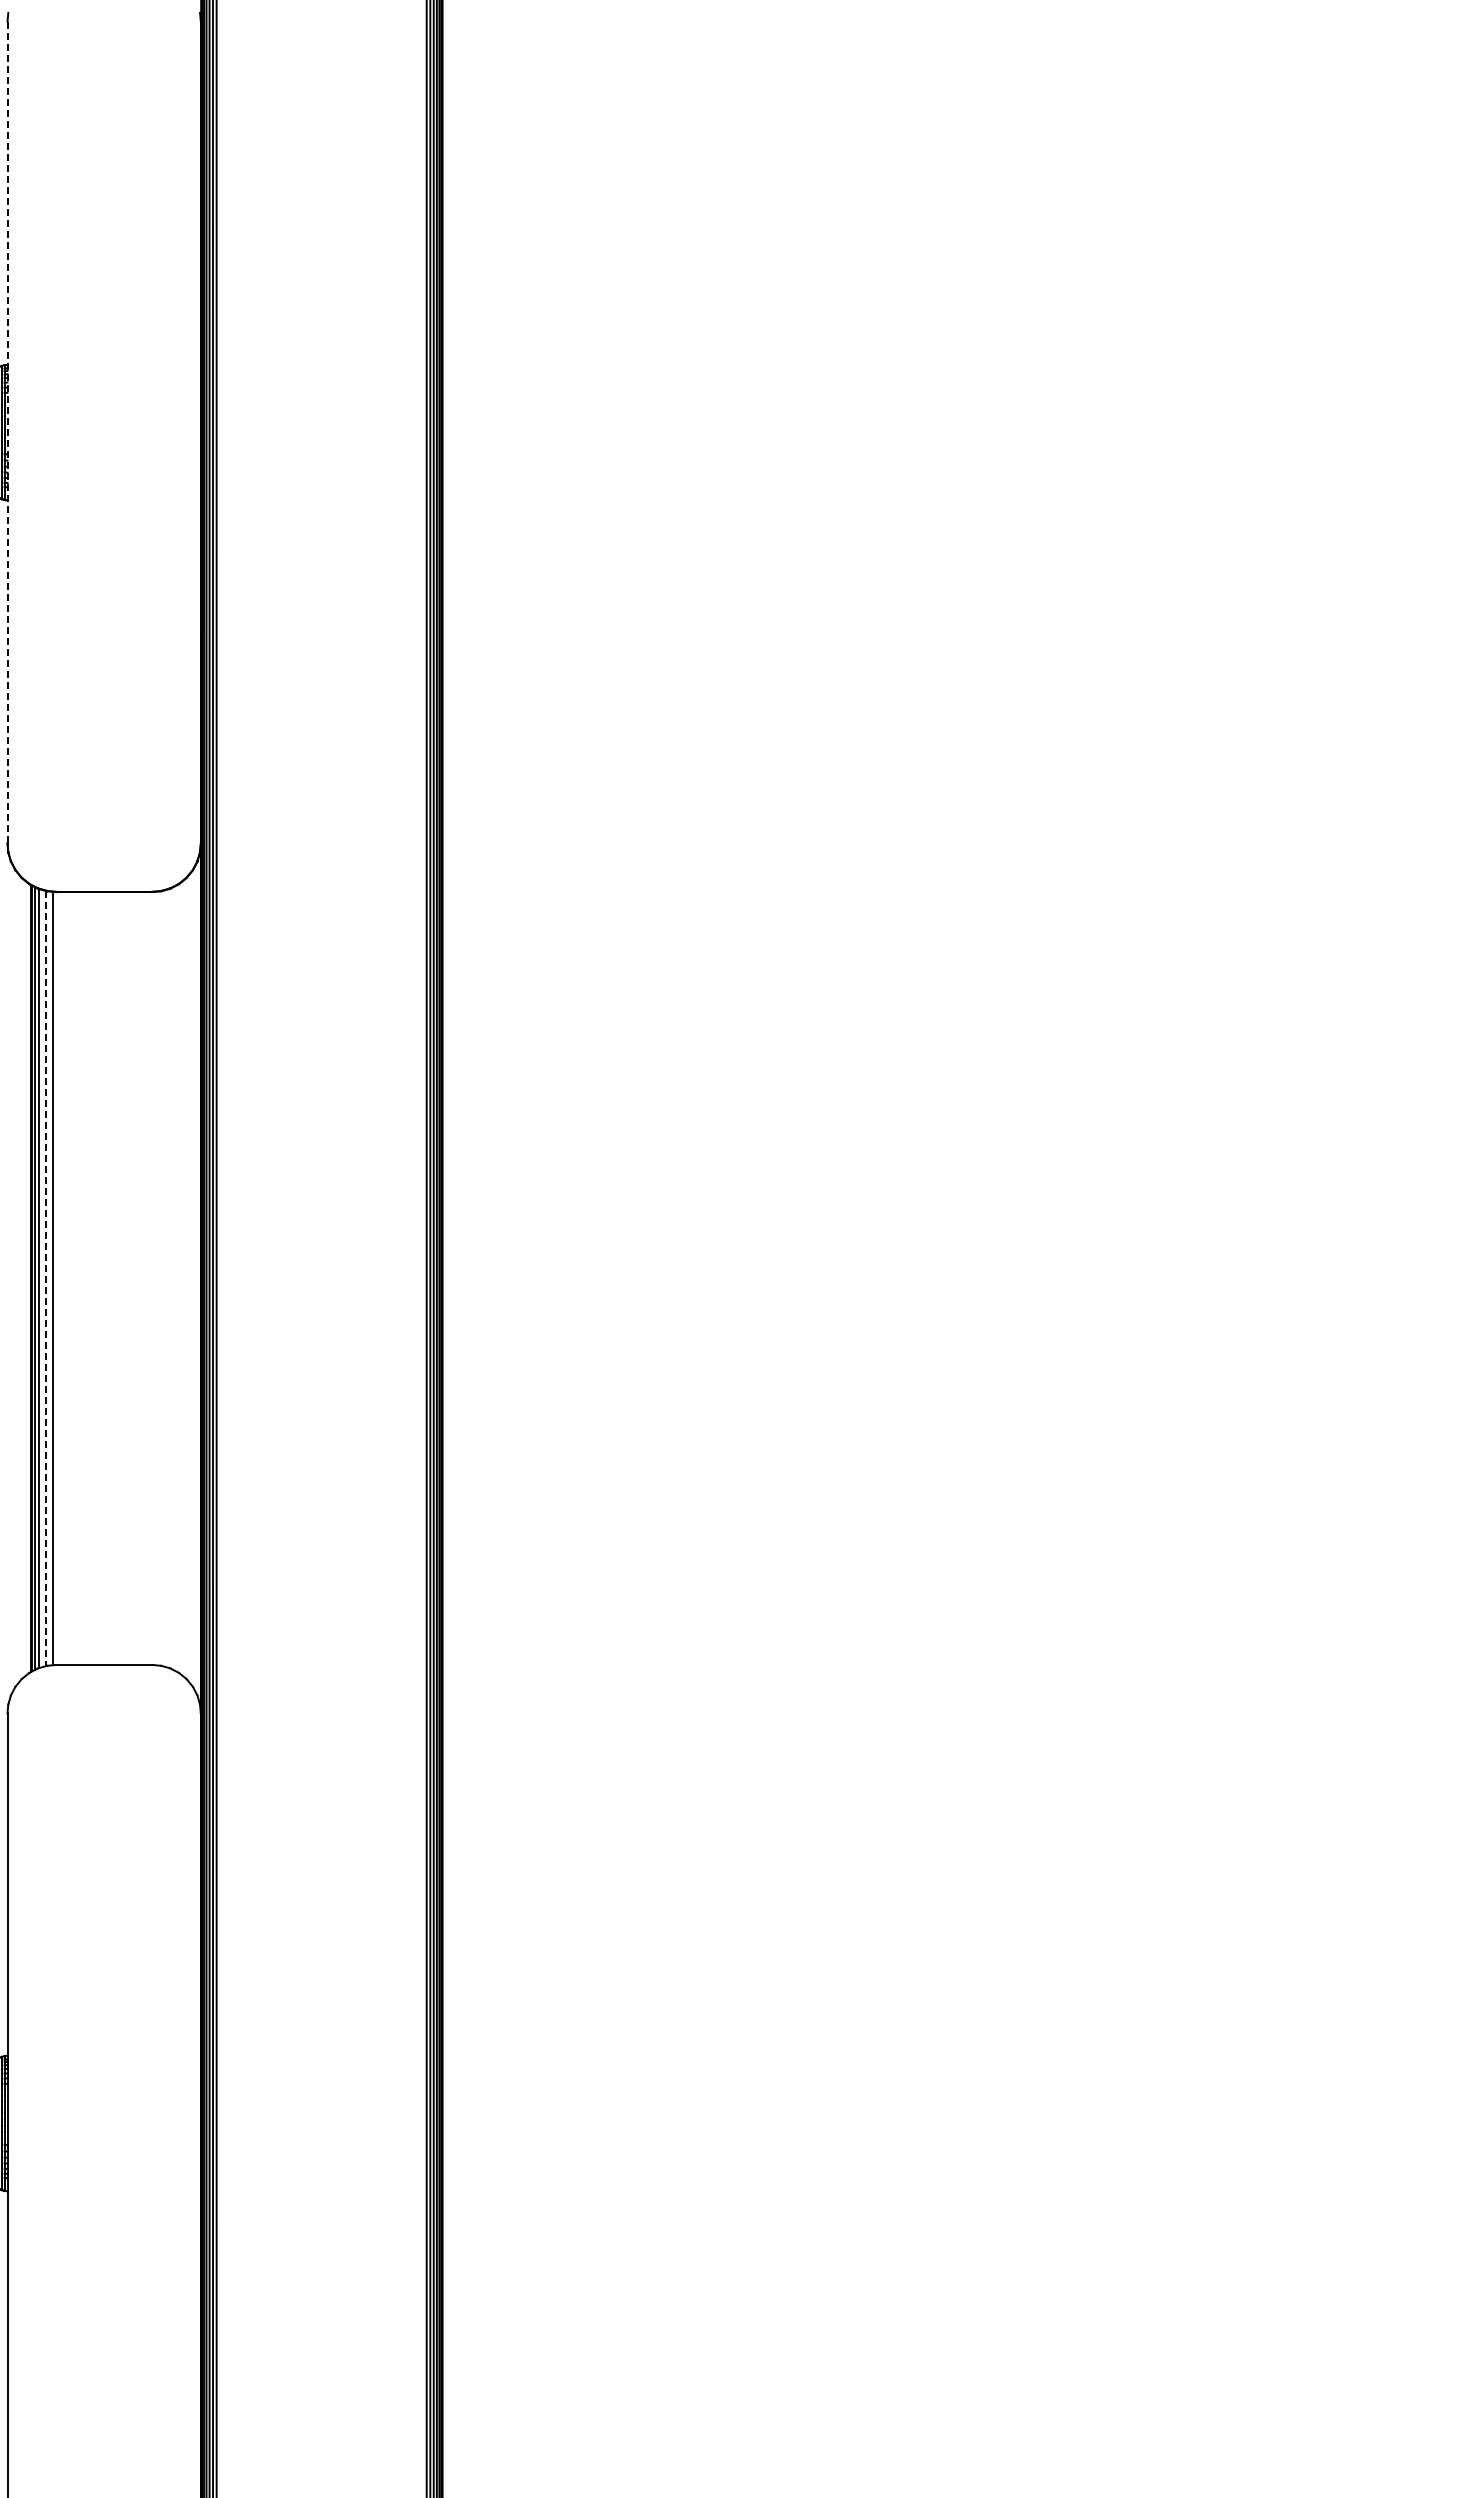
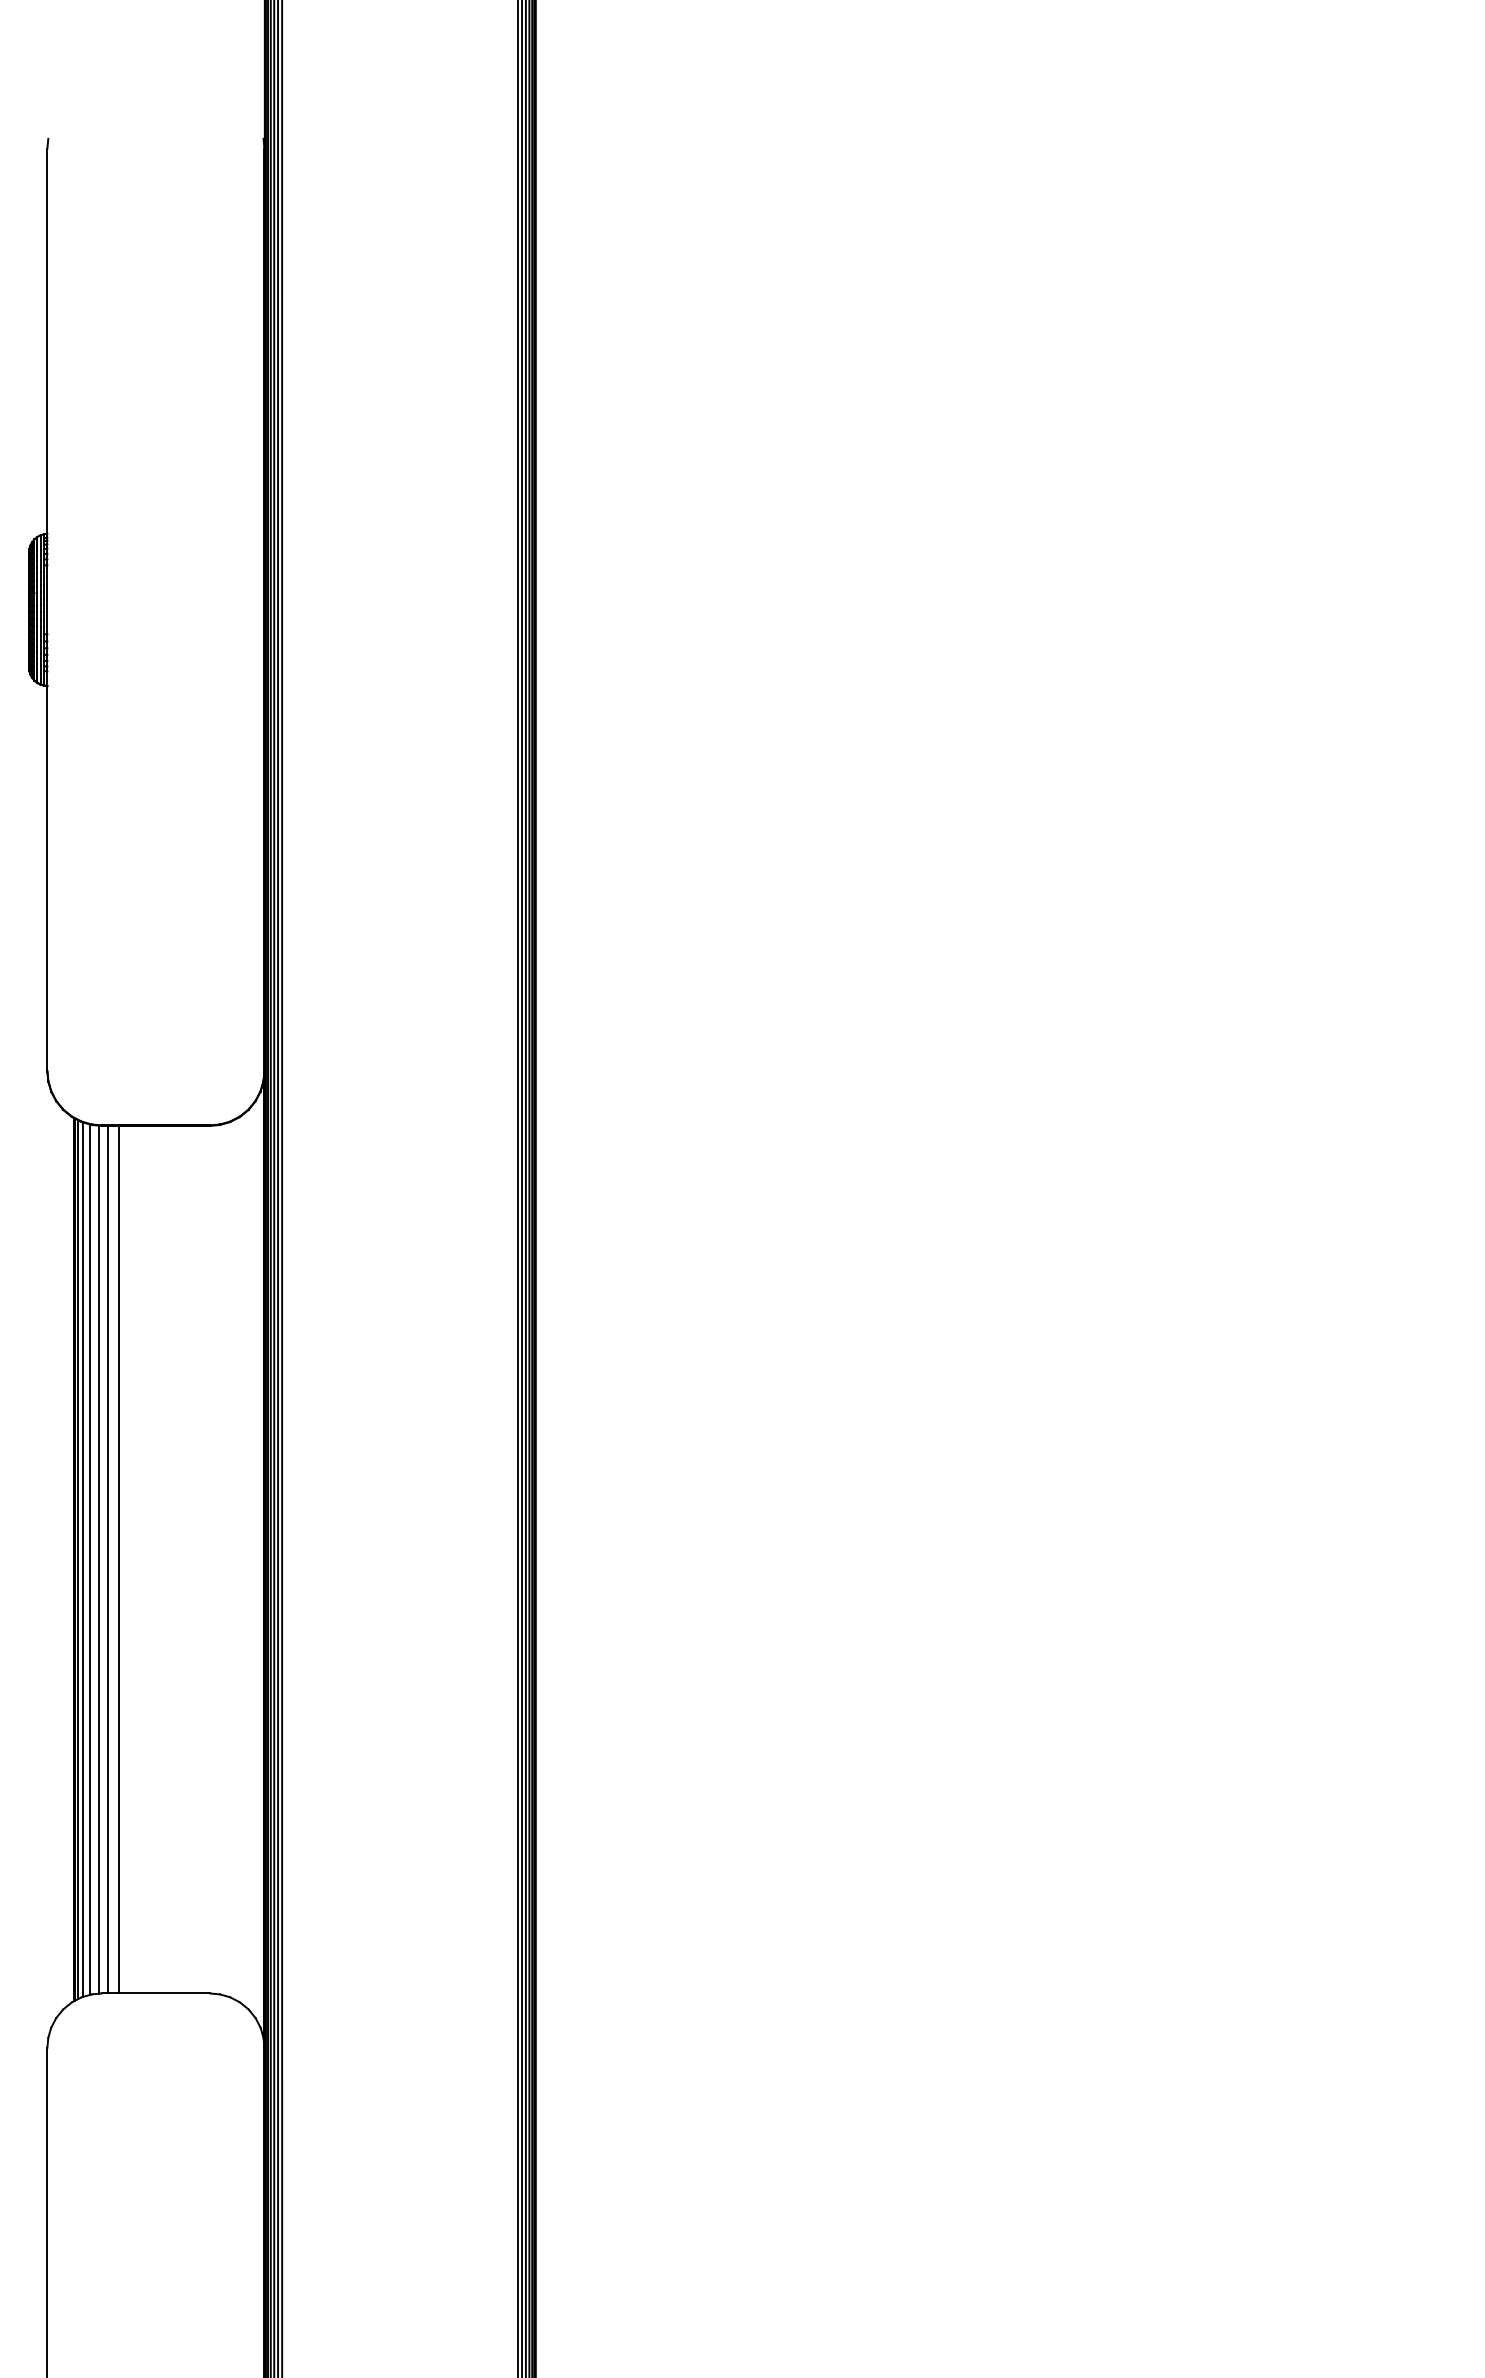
line: (7, 432) -> (47, 609), dashed -> solid
line: (45, 1278) -> (90, 1559), dashed -> solid
line: (61, 1278) -> (108, 1559), added
line: (70, 1278) -> (118, 1559), added

